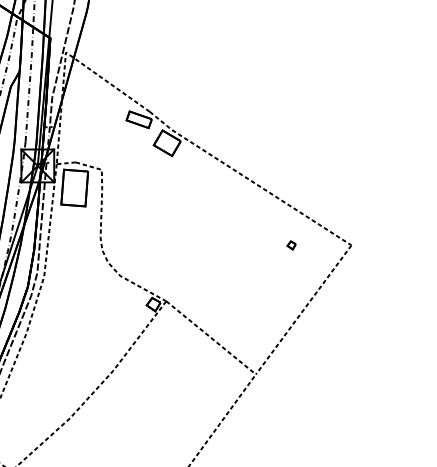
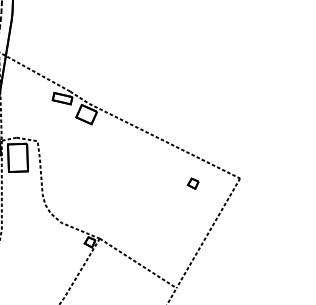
part: (291, 245) -> (193, 183), size x1.67

